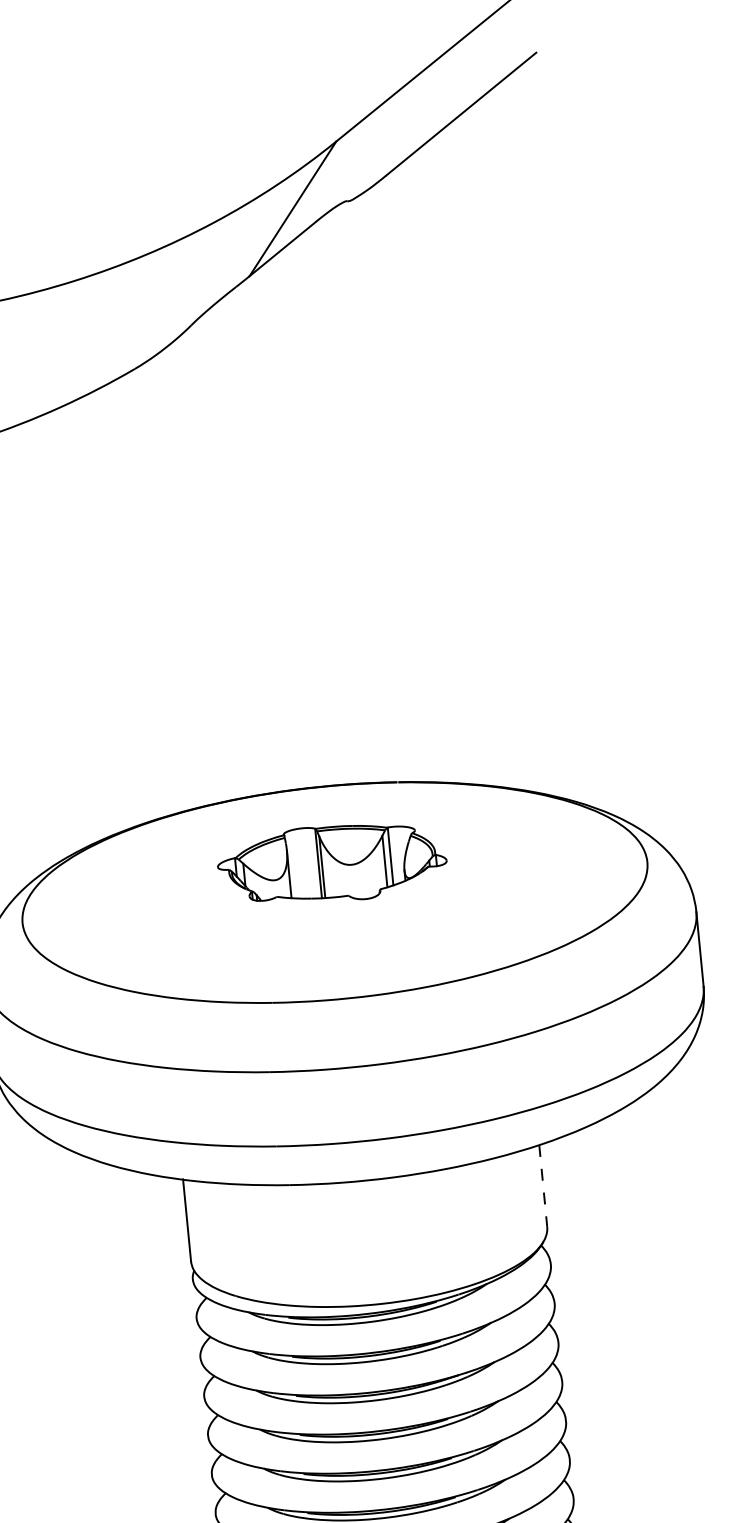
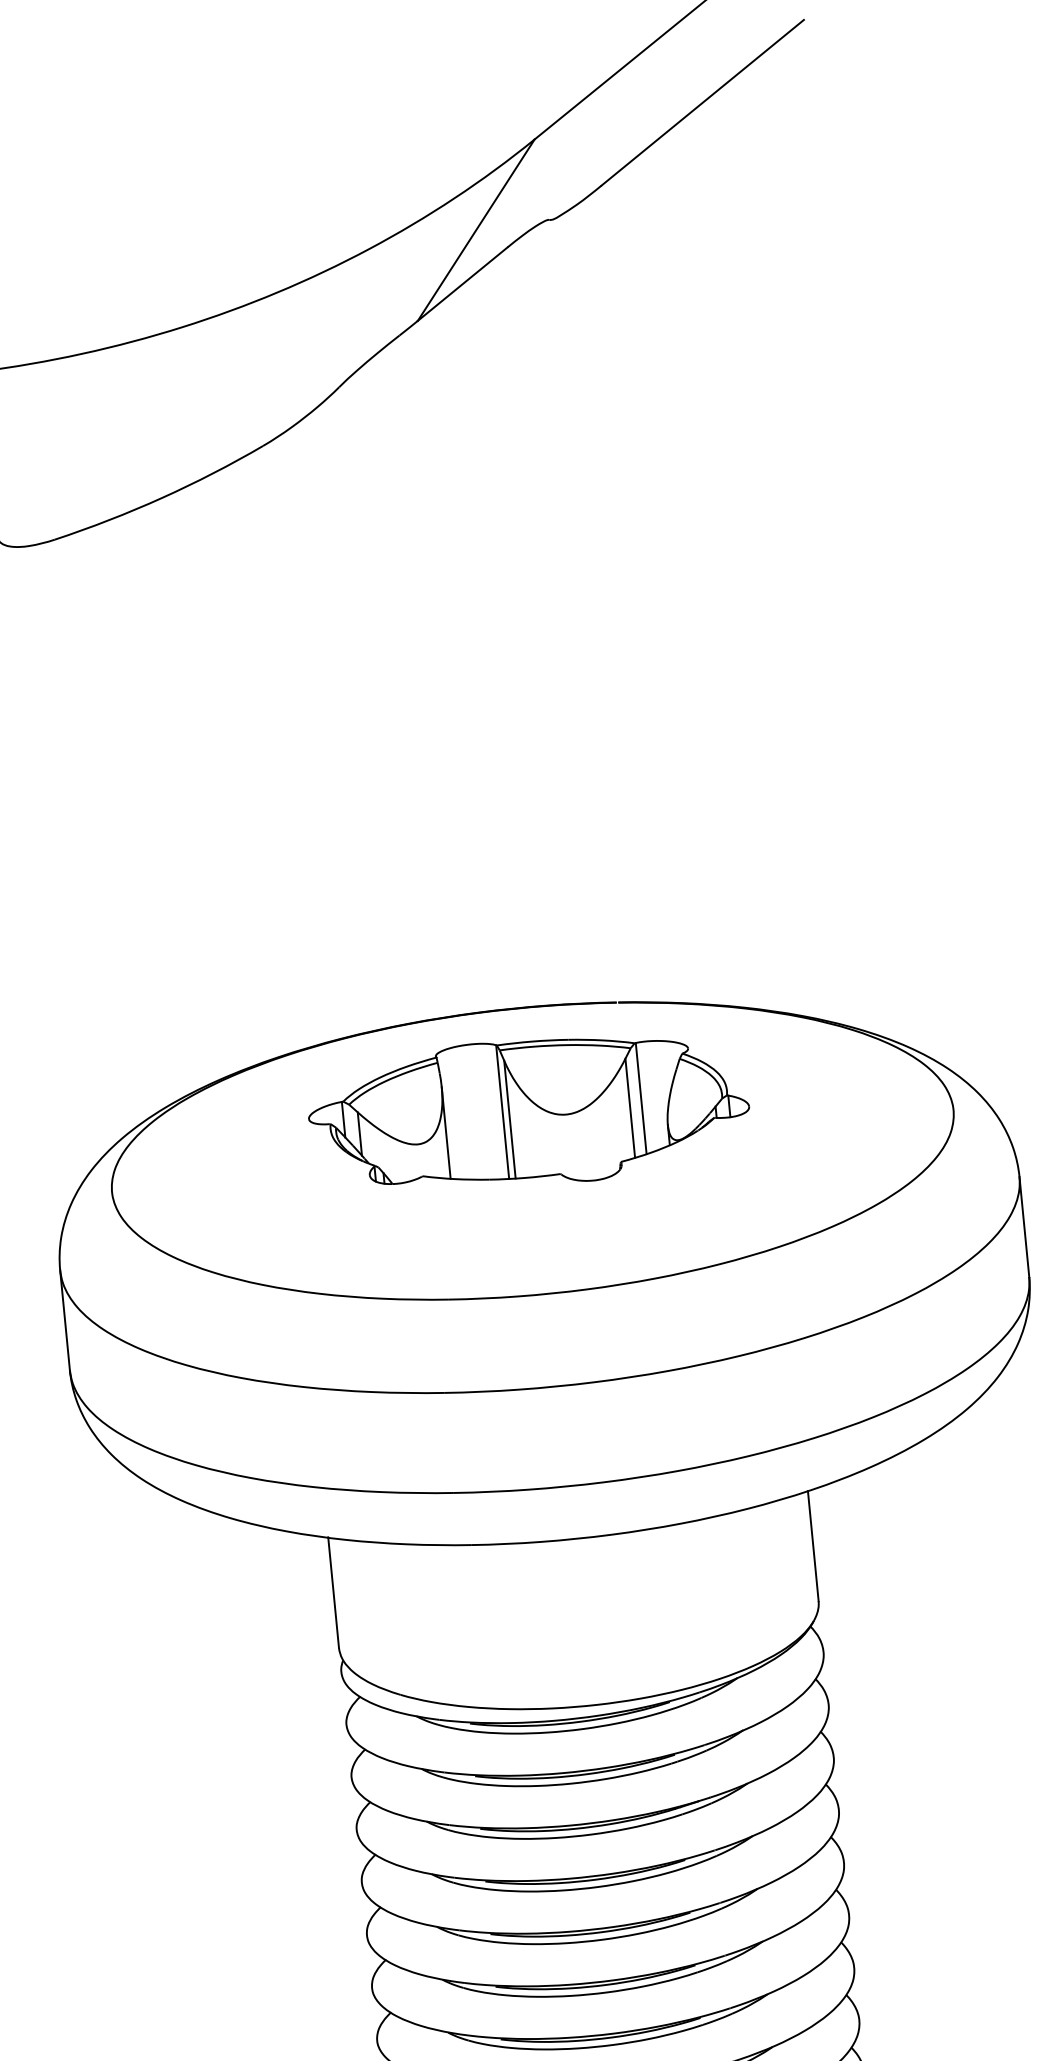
part: (332, 863) -> (529, 1111), size x1.43
line: (543, 1186) -> (813, 1546), dashed -> solid

